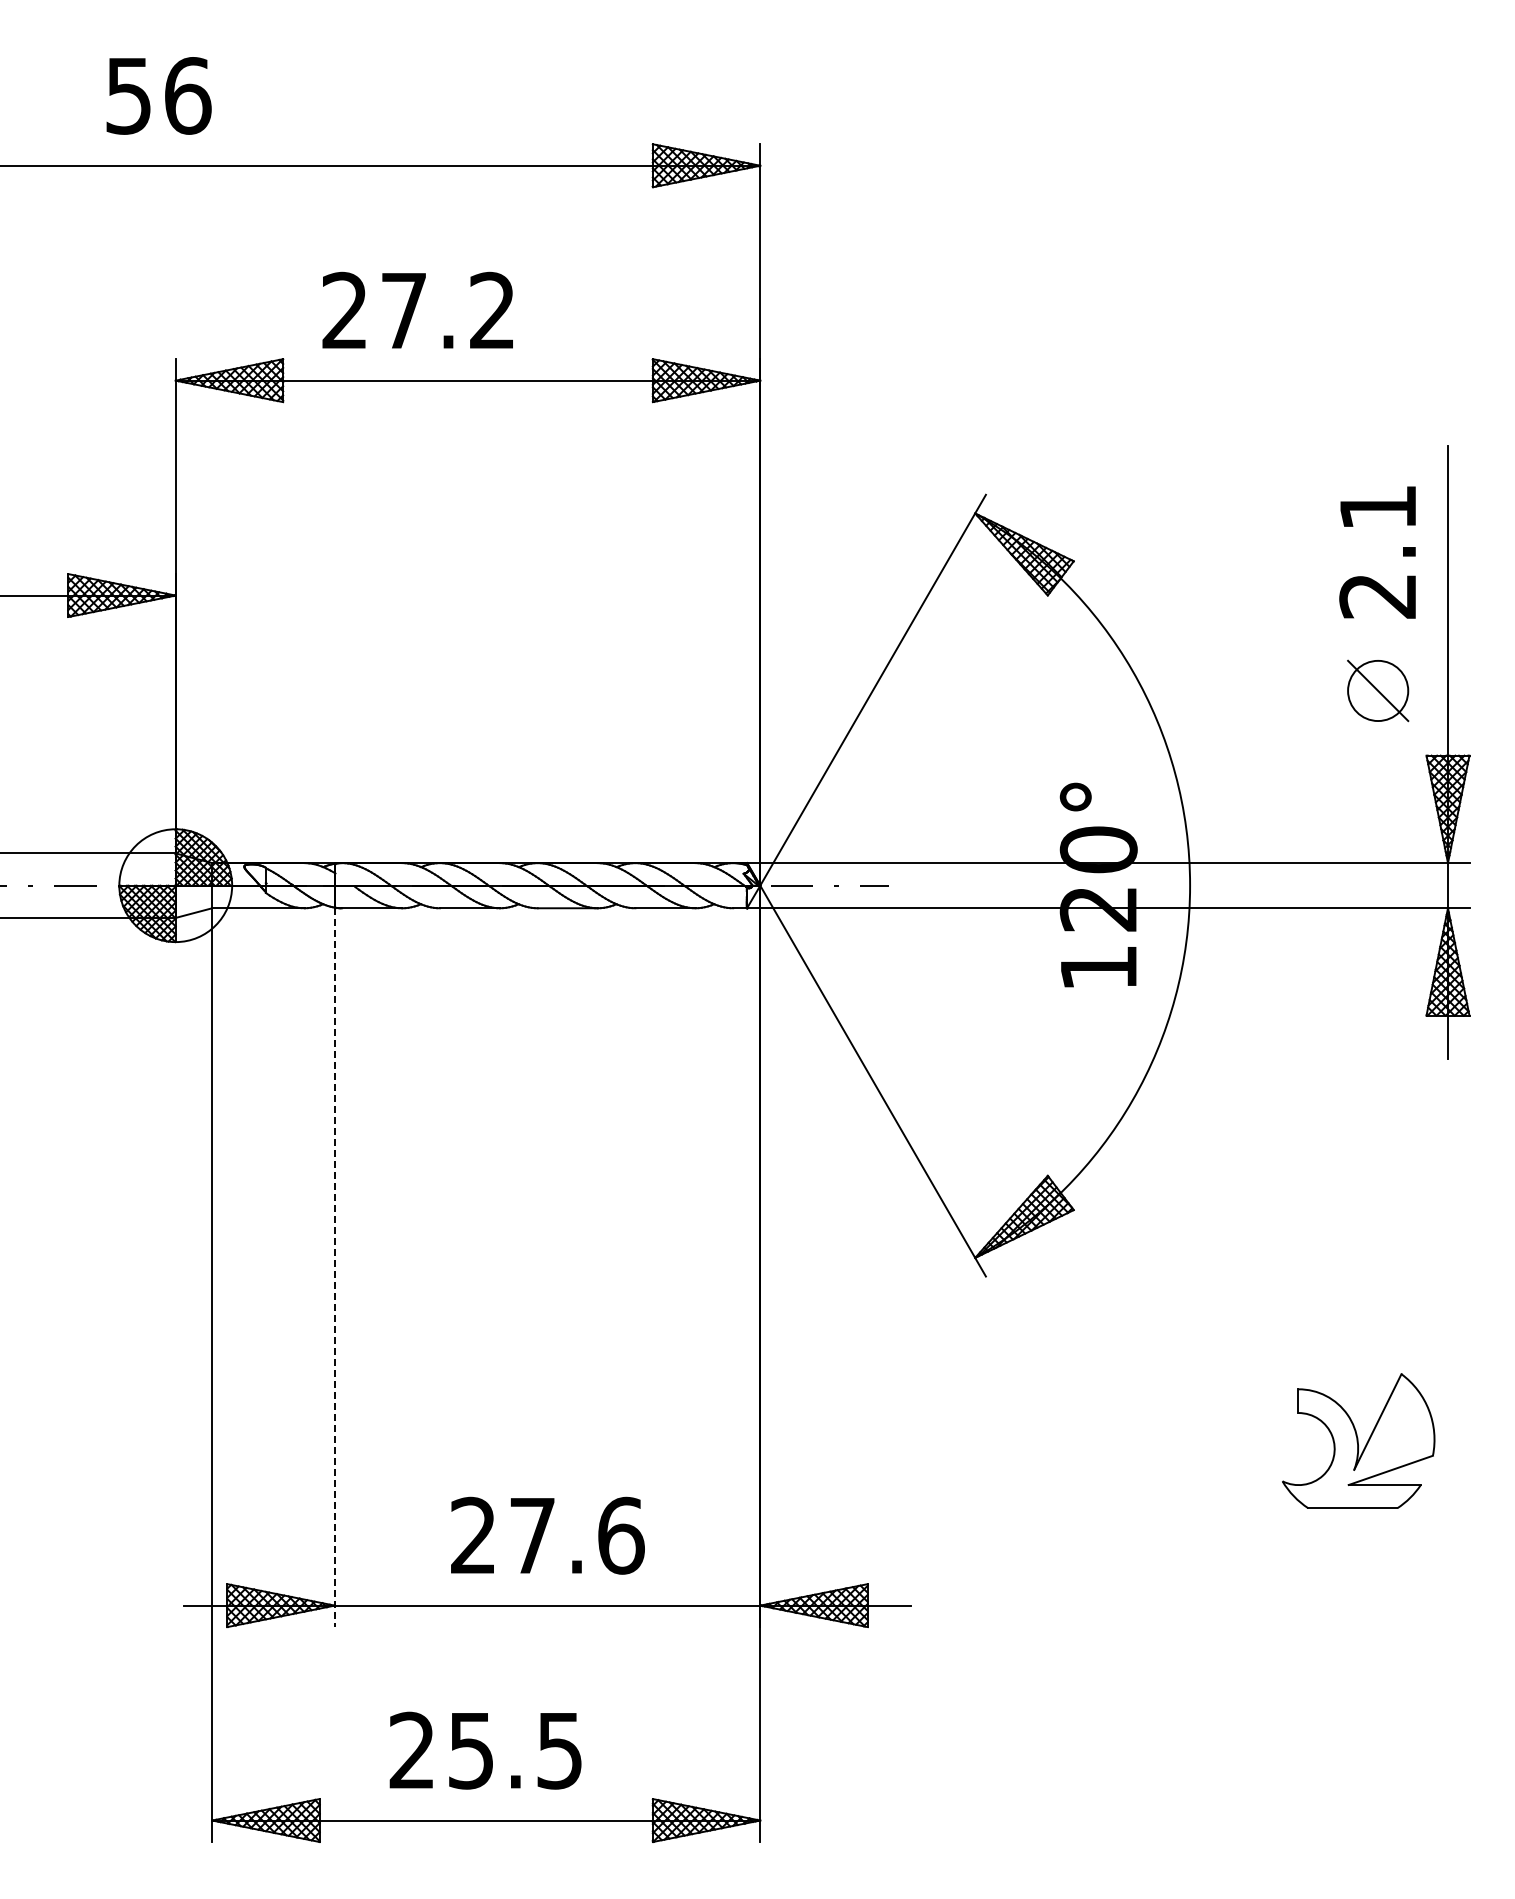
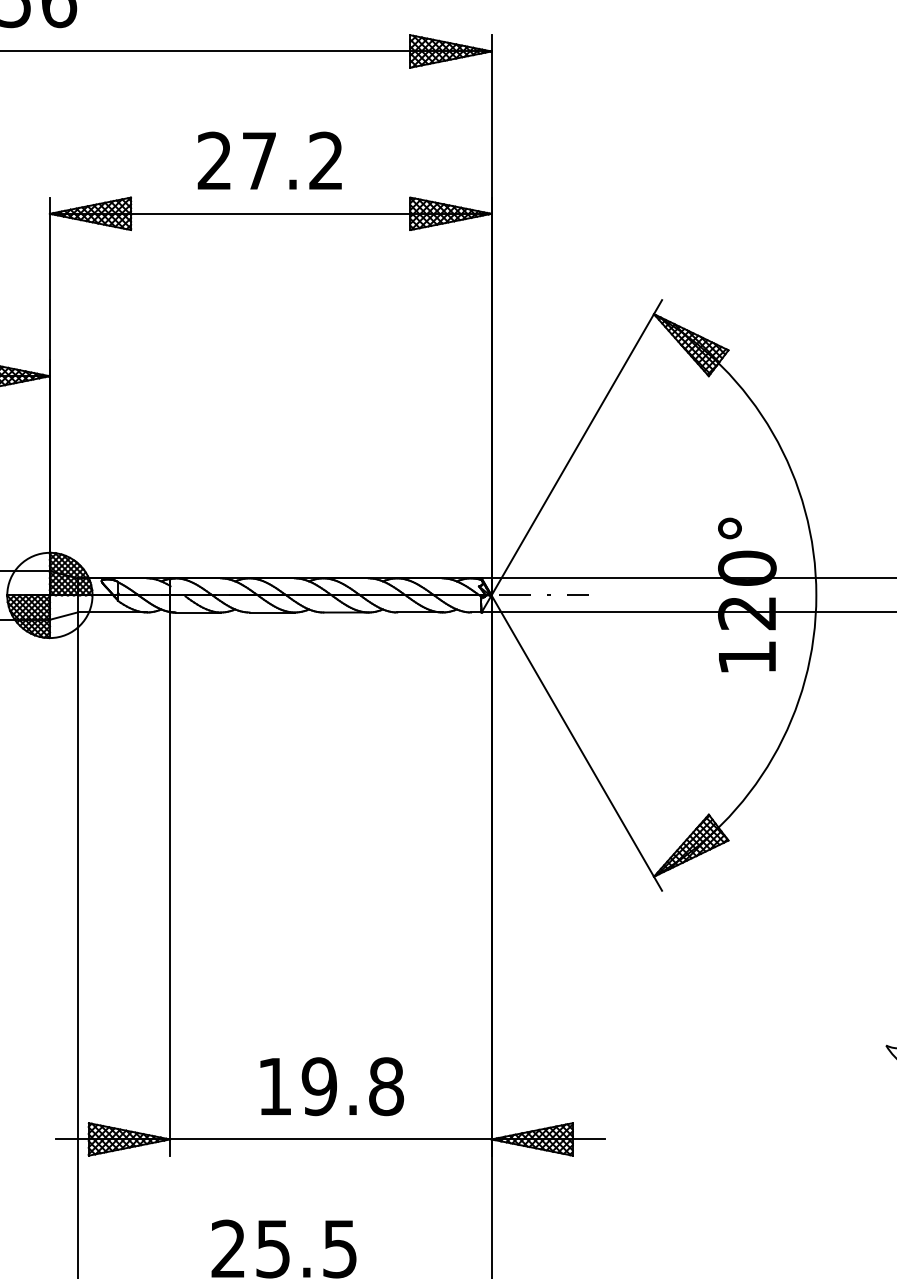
text: (417, 309) -> (269, 160), moved
line: (334, 1268) -> (169, 884), dashed -> solid
text: (547, 1535) -> (330, 1086), 27.6 -> 19.8

